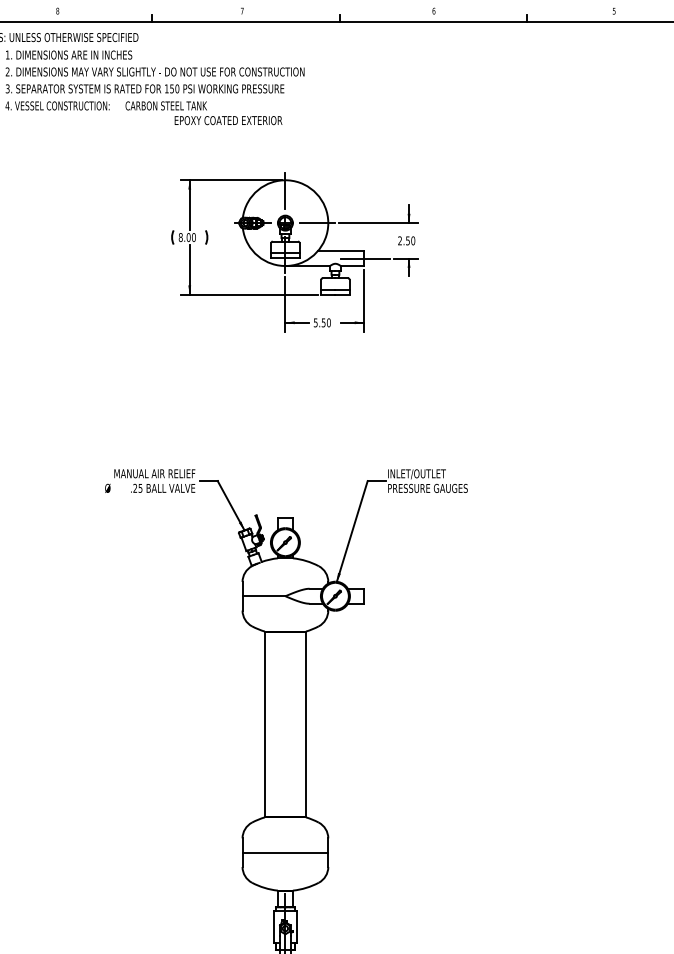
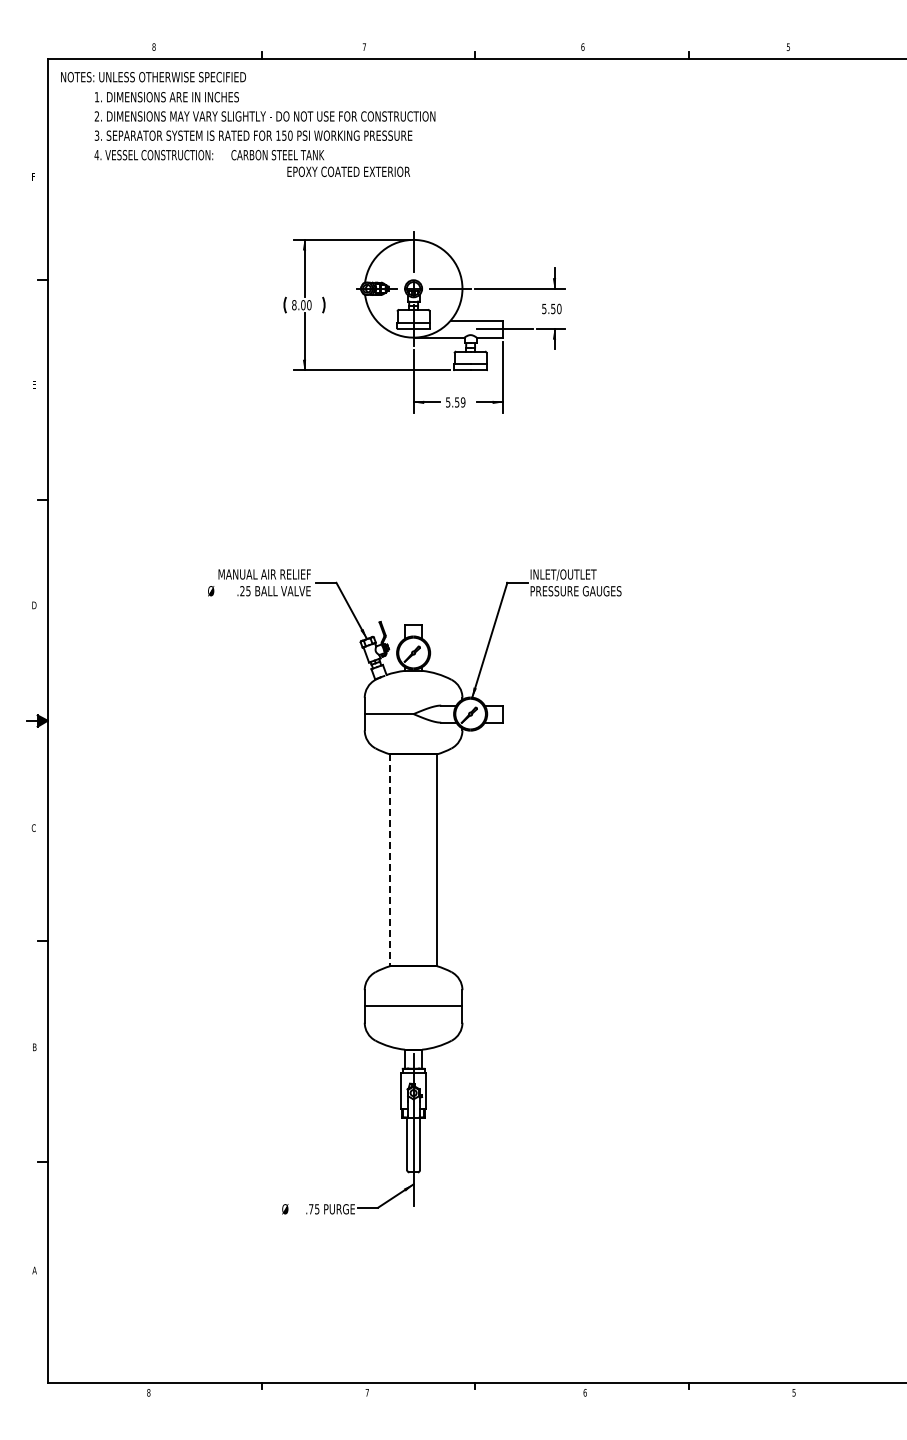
text: (400, 241) -> (544, 309), 2.50 -> 5.50
text: (328, 322) -> (462, 402), 5.50 -> 5.59
line: (265, 724) -> (390, 860), solid -> dashed

